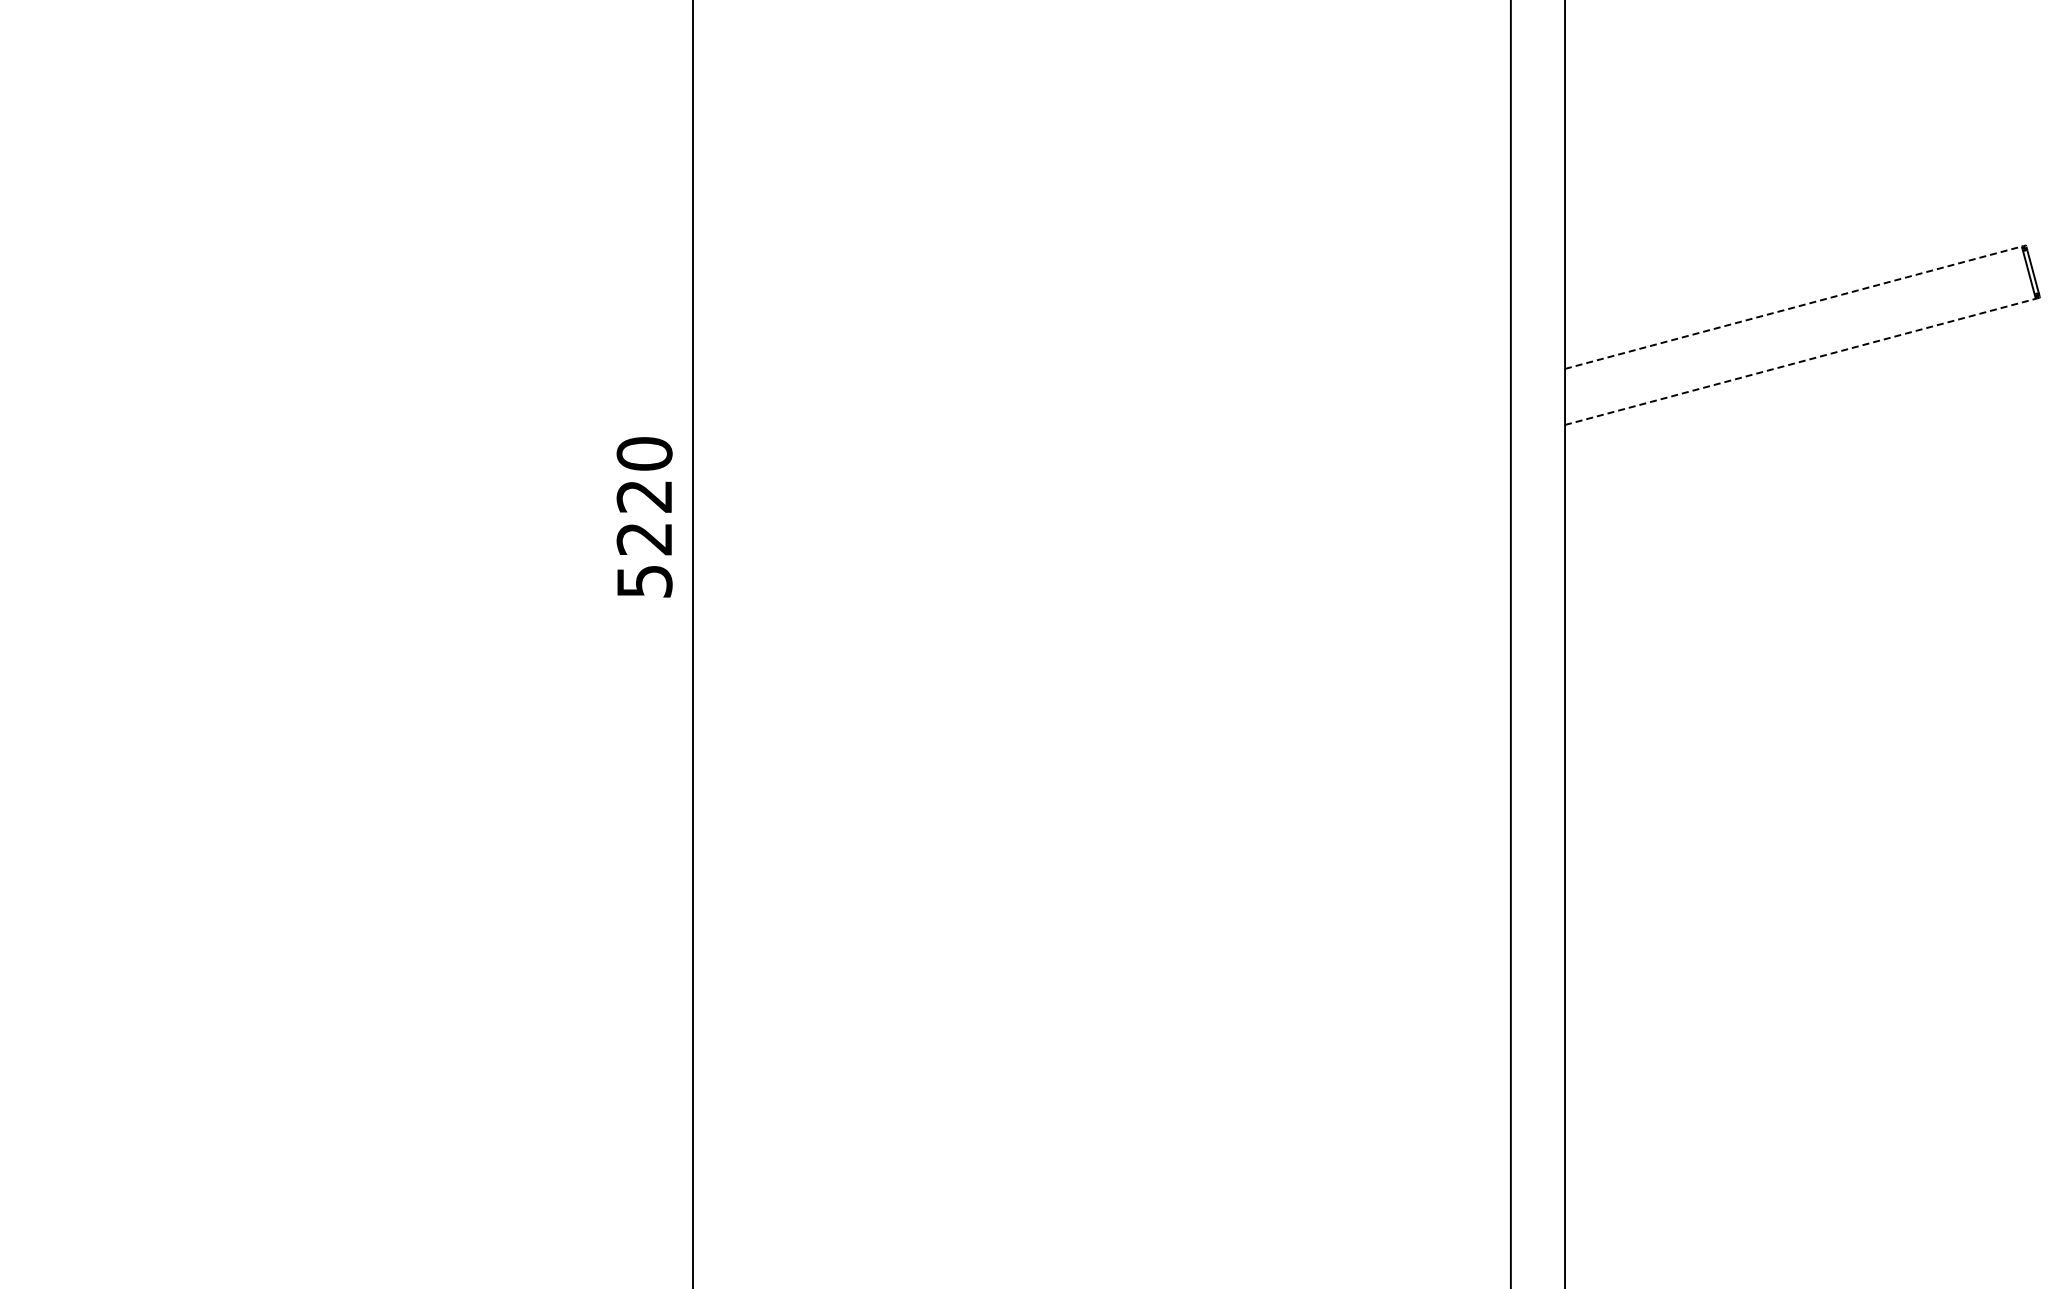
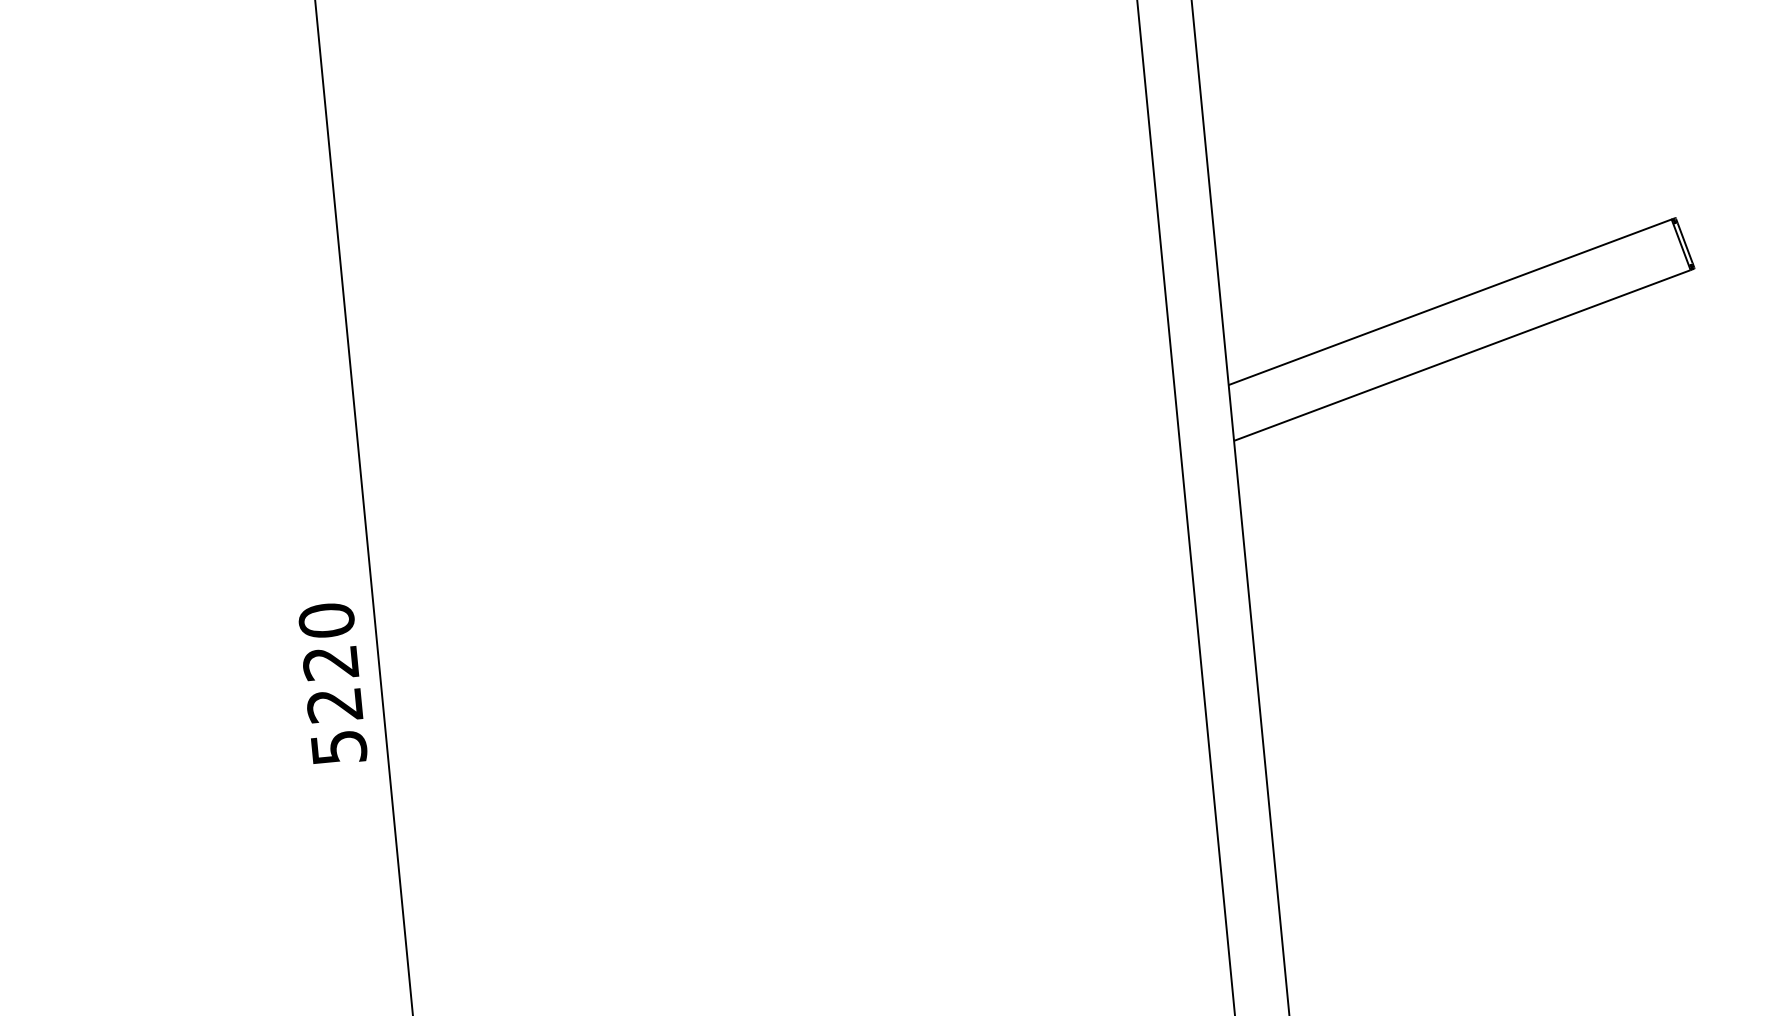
line: (1793, 307) -> (1450, 302), dashed -> solid
line: (1800, 361) -> (1462, 355), dashed -> solid
text: (644, 517) -> (332, 683), moved

